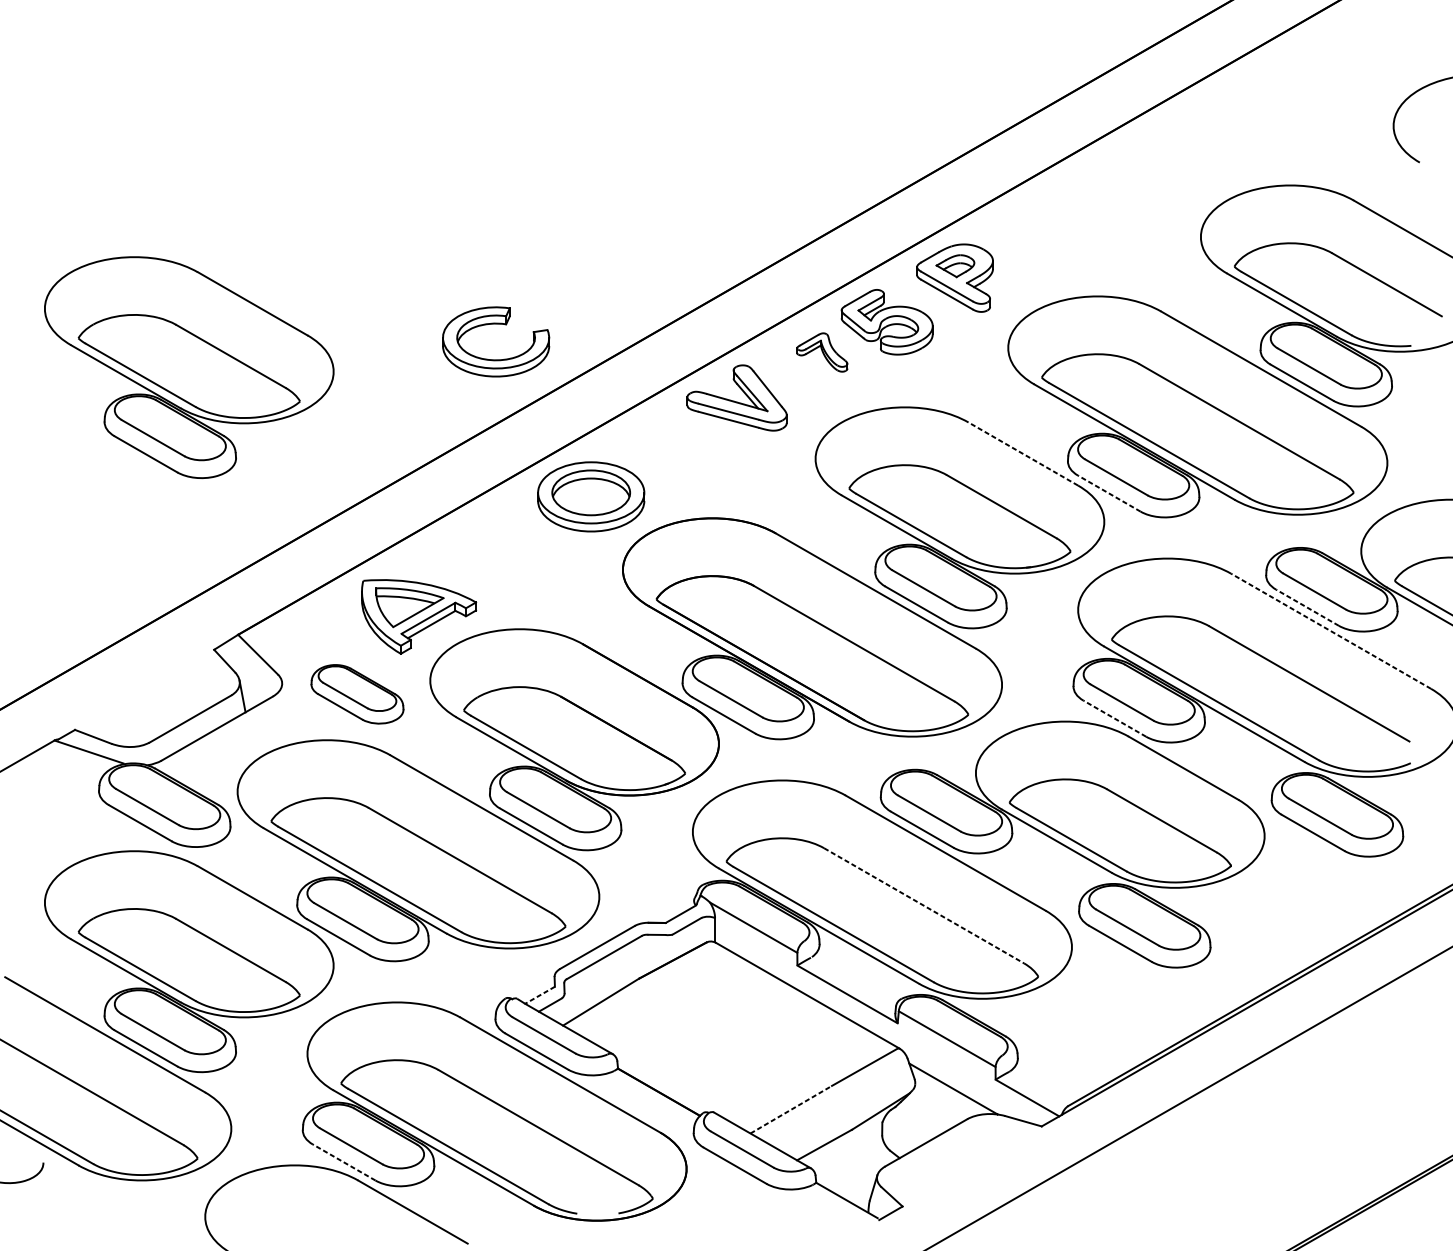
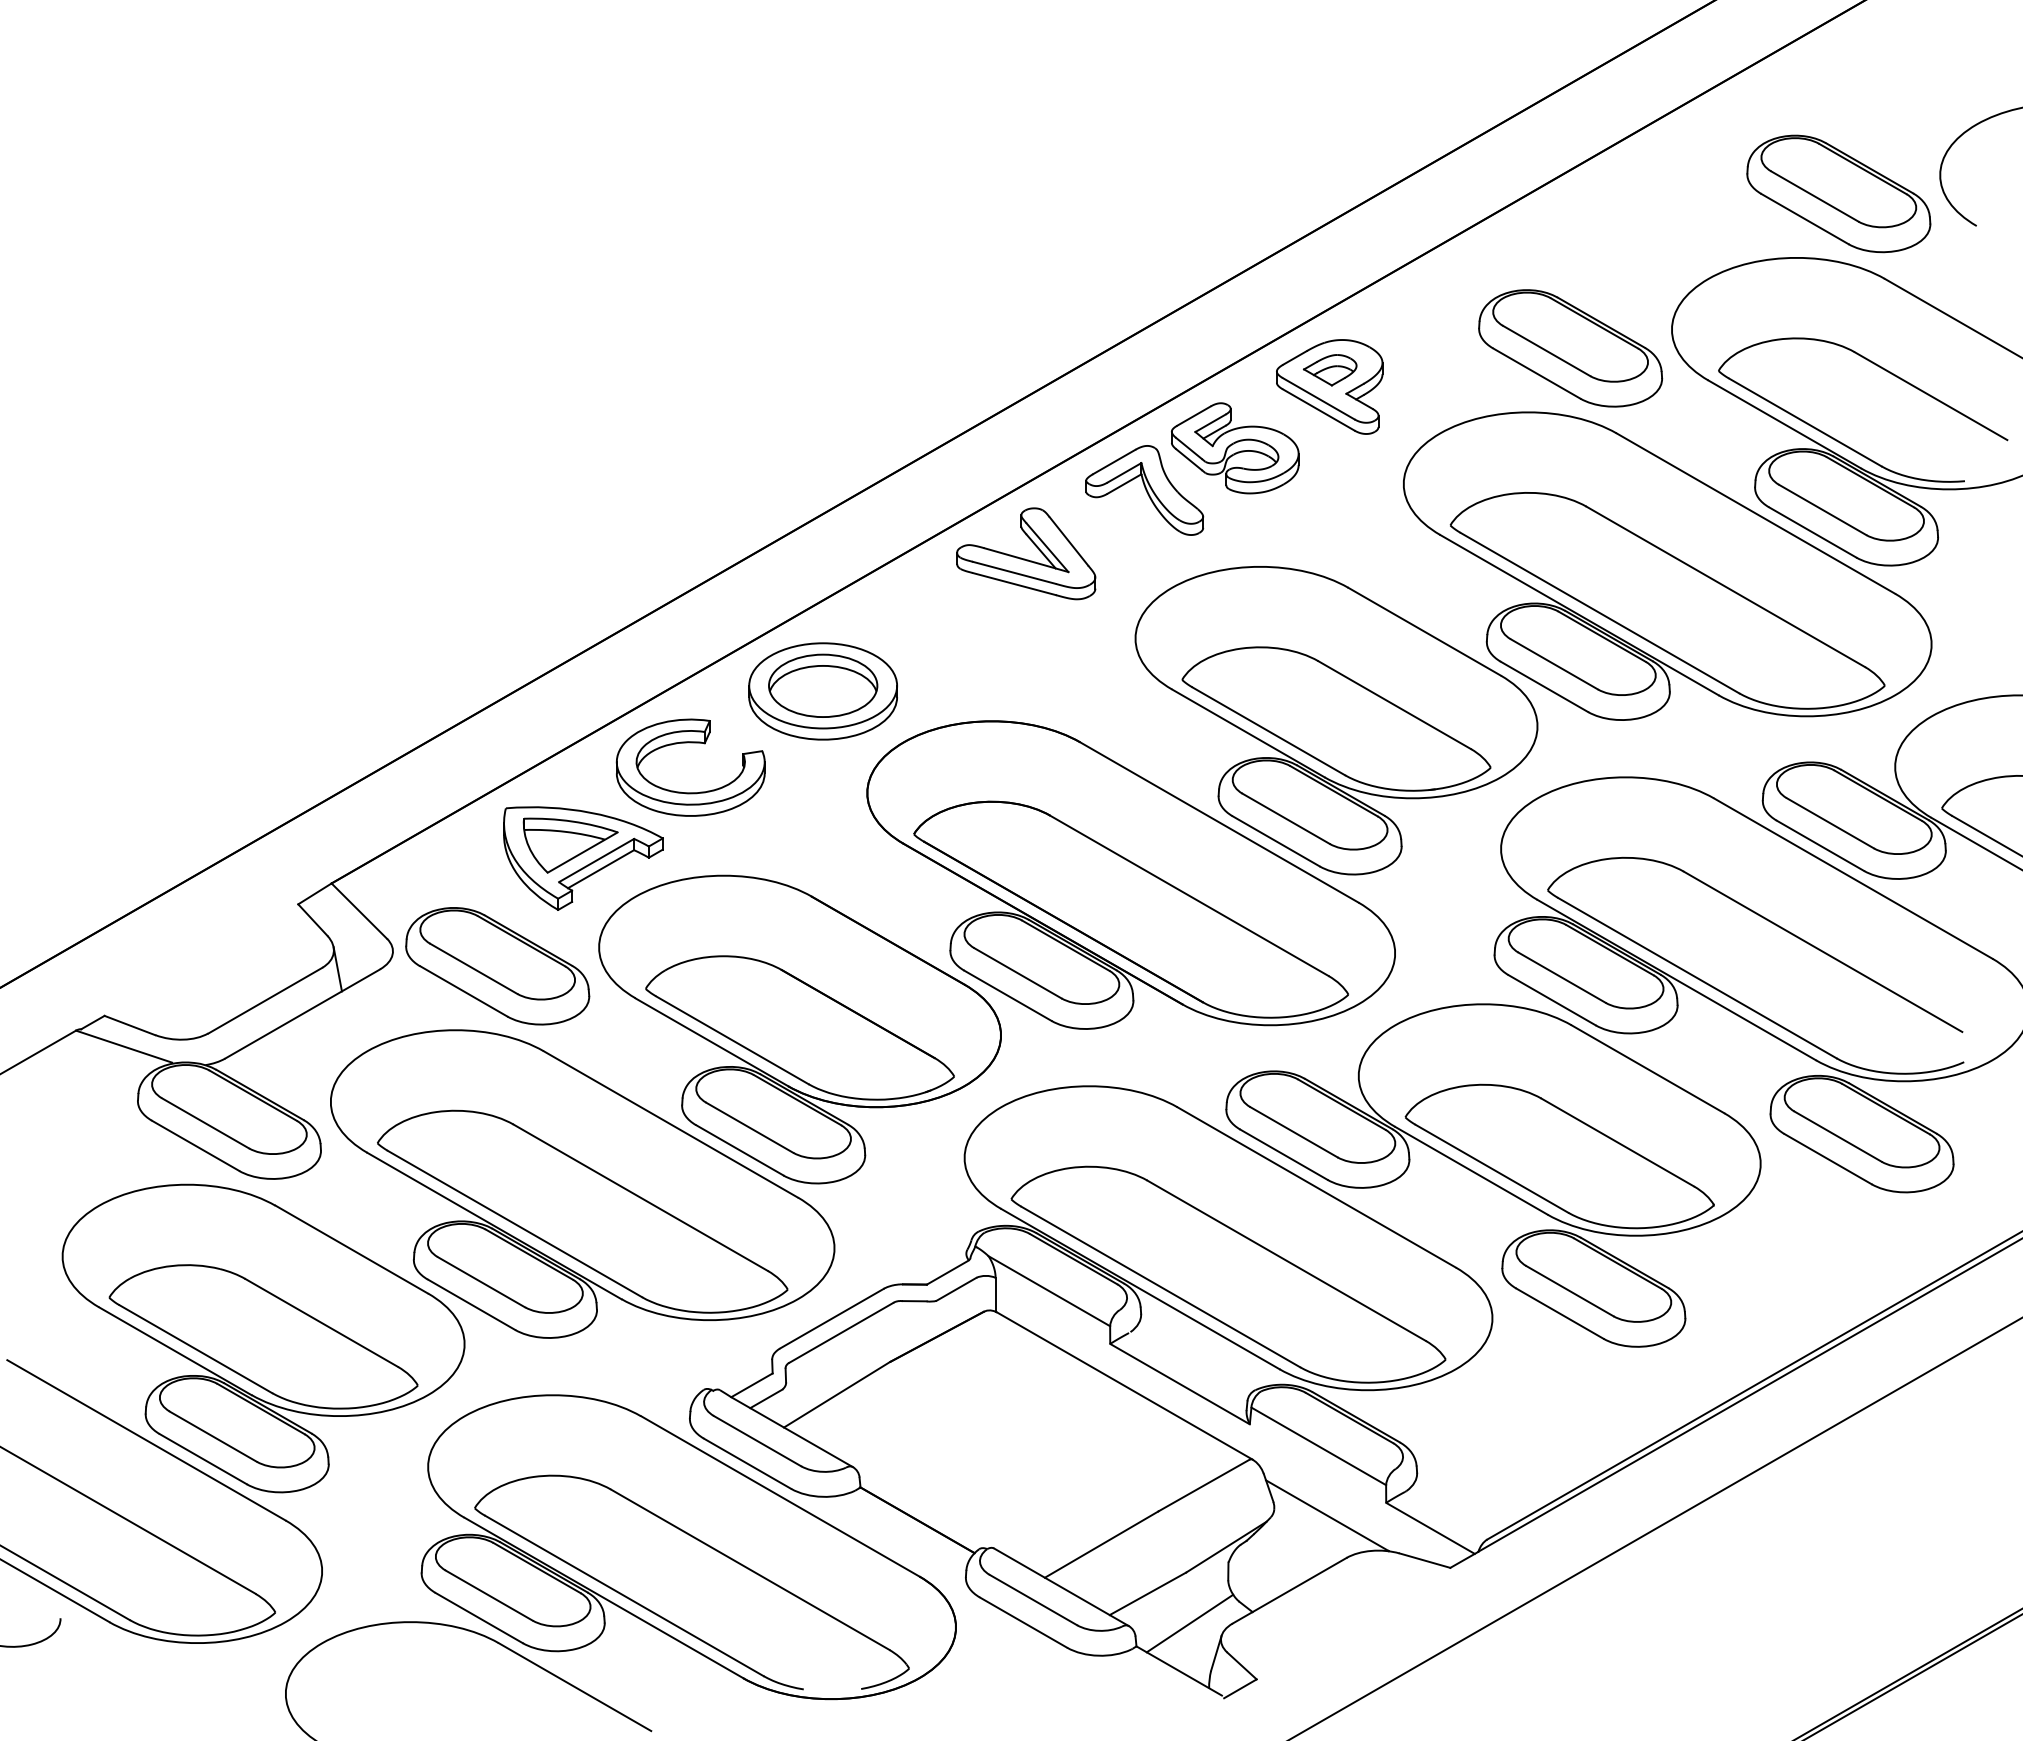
part: (1320, 139) -> (1838, 193), added
part: (1128, 250) -> (1570, 348), added
part: (495, 324) -> (690, 743), moved
part: (822, 352) -> (1144, 490), size x1.67
part: (189, 367) -> (263, 511), removed
line: (1023, 453) -> (1424, 631), dashed -> solid
line: (1109, 493) -> (1544, 686), dashed -> solid
line: (1307, 607) -> (1820, 845), dashed -> solid
line: (1331, 631) -> (1853, 878), dashed -> solid
part: (357, 694) -> (497, 966), size x1.43
line: (1114, 718) -> (1551, 1000), dashed -> solid
line: (924, 905) -> (1286, 1260), dashed -> solid
line: (540, 995) -> (752, 1385), dashed -> solid
line: (791, 1109) -> (1101, 1544), dashed -> solid
line: (343, 1162) -> (478, 1617), dashed -> solid
line: (854, 1166) -> (1189, 1623), added

